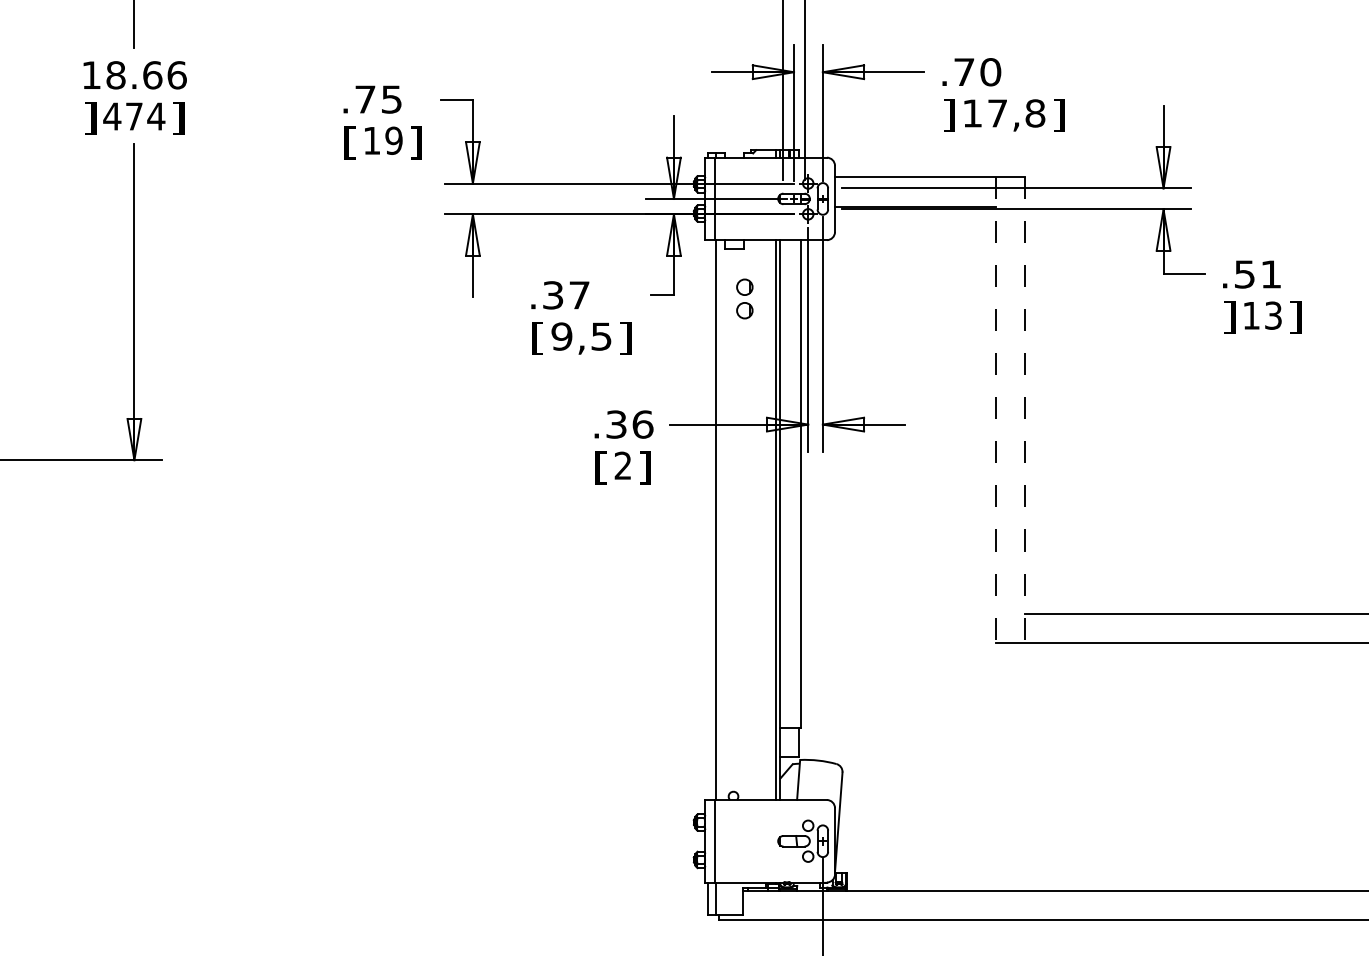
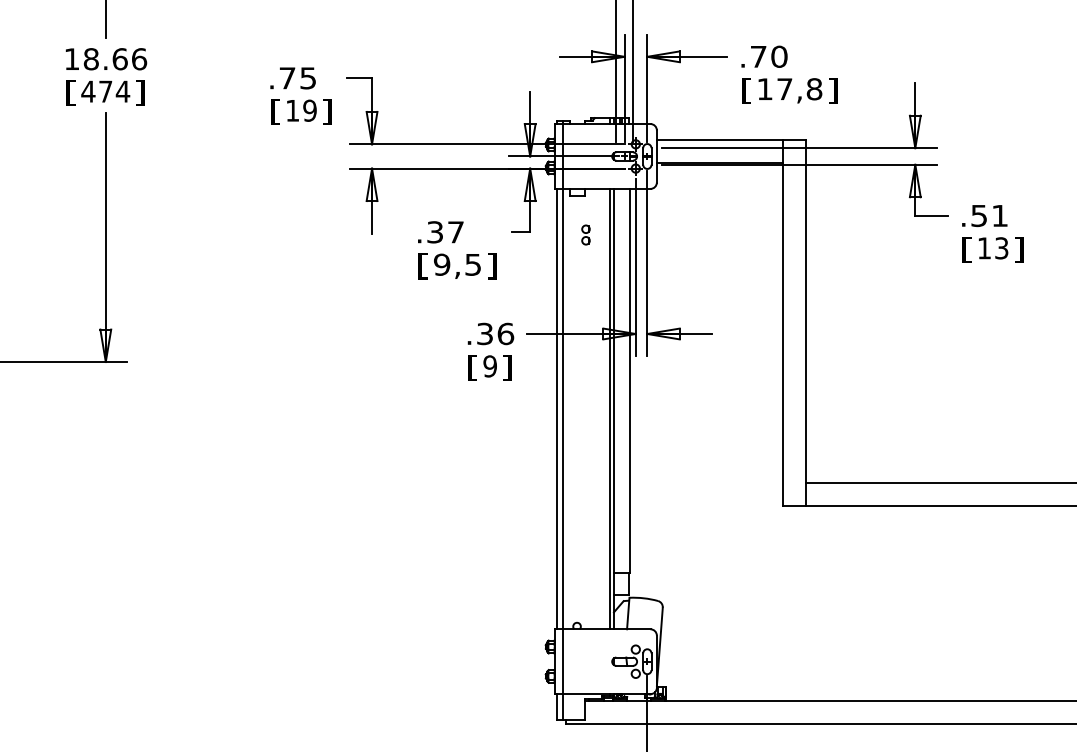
text: (948, 115) -> (746, 90), ] -> [
text: (90, 118) -> (71, 93), ] -> [
part: (744, 298) -> (585, 234), size x0.62
text: (1229, 317) -> (967, 249), ] -> [
line: (995, 410) -> (783, 322), dashed -> solid
line: (1024, 410) -> (805, 322), dashed -> solid
text: (622, 465) -> (489, 366), 2 -> 9
line: (708, 520) -> (557, 409), added

